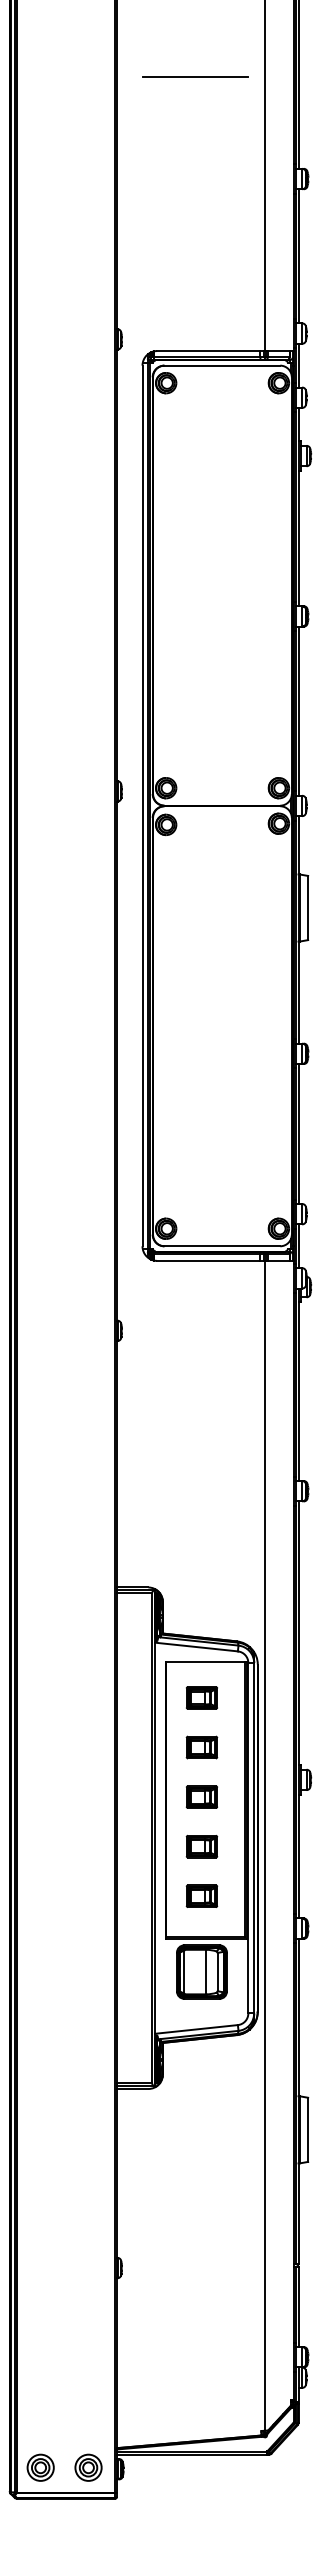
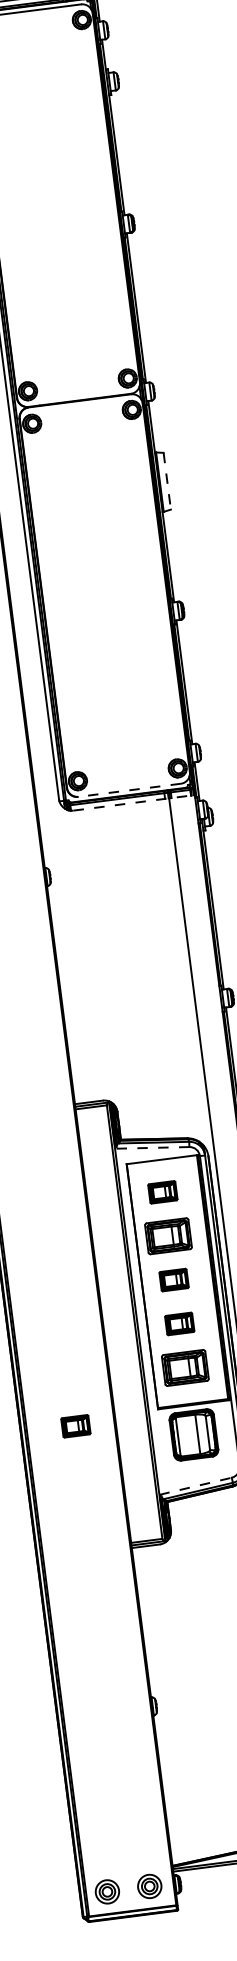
line: (308, 908) -> (167, 481), solid -> dashed
line: (221, 1246) -> (128, 790), solid -> dashed
line: (225, 1260) -> (134, 802), solid -> dashed
line: (196, 1647) -> (152, 1148), solid -> dashed
part: (201, 1747) -> (168, 1236), size x1.6
part: (201, 1895) -> (184, 1367), size x1.6
part: (71, 1945) -> (75, 1426), added
line: (196, 2029) -> (195, 1486), solid -> dashed

